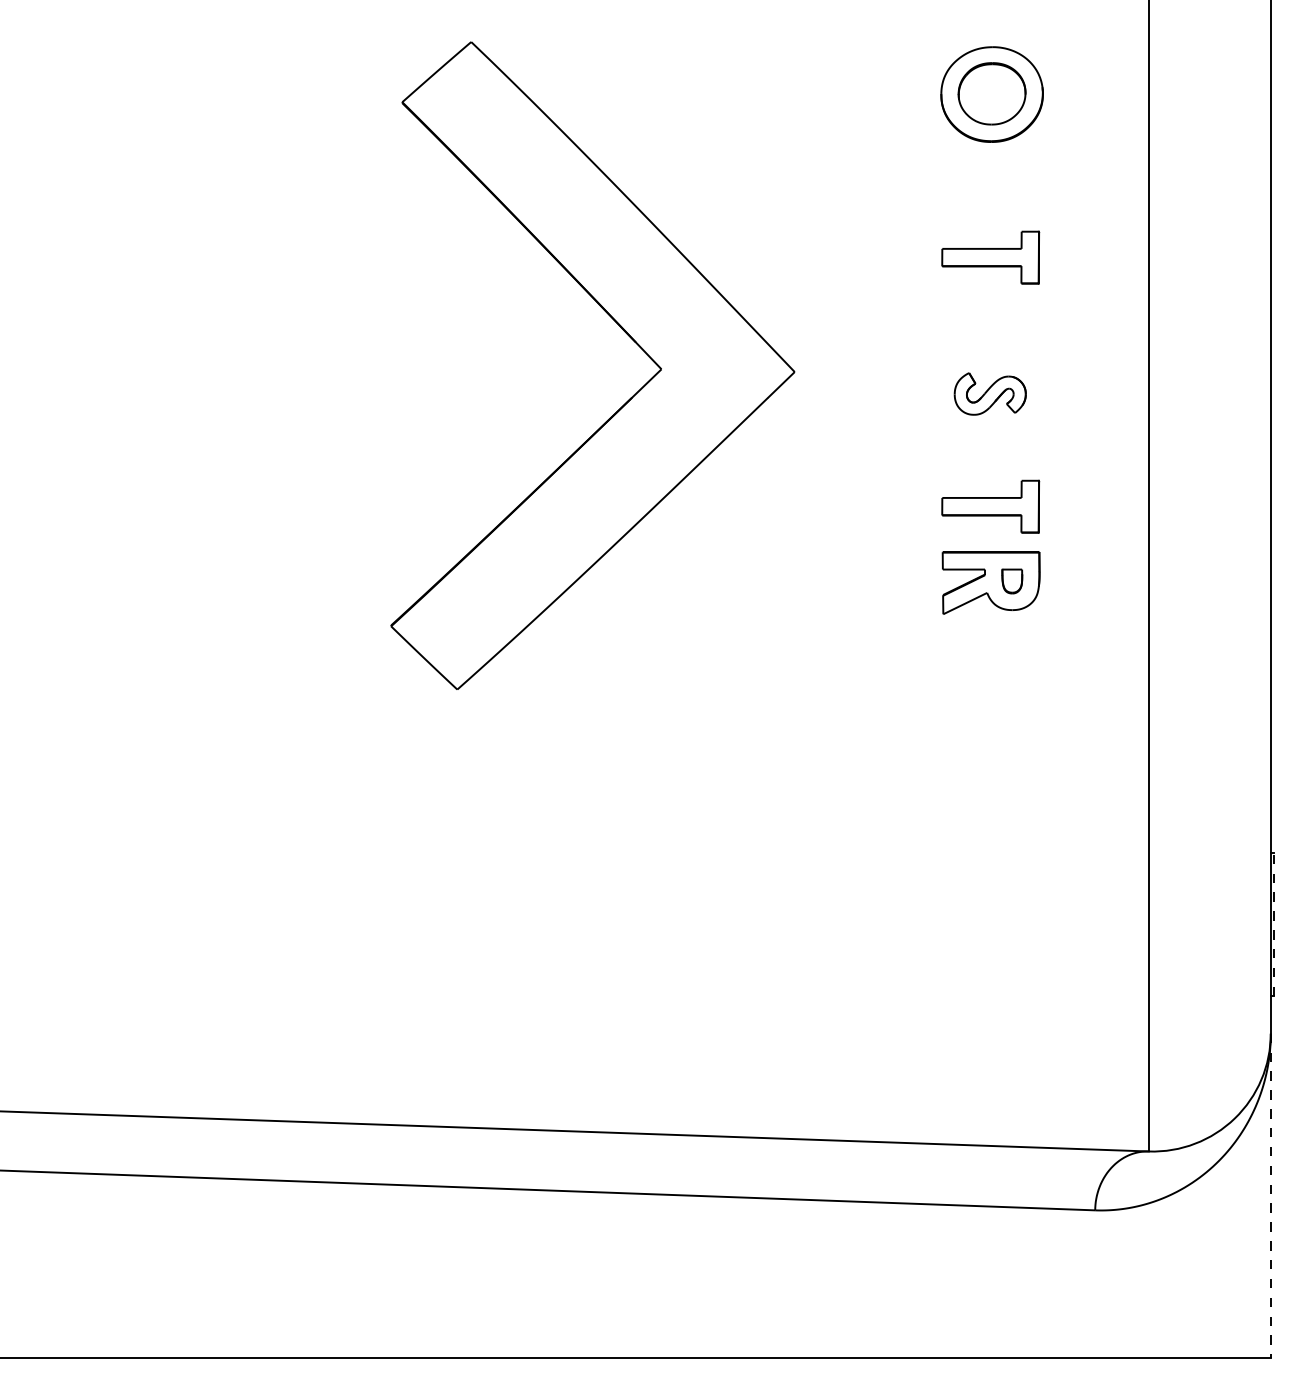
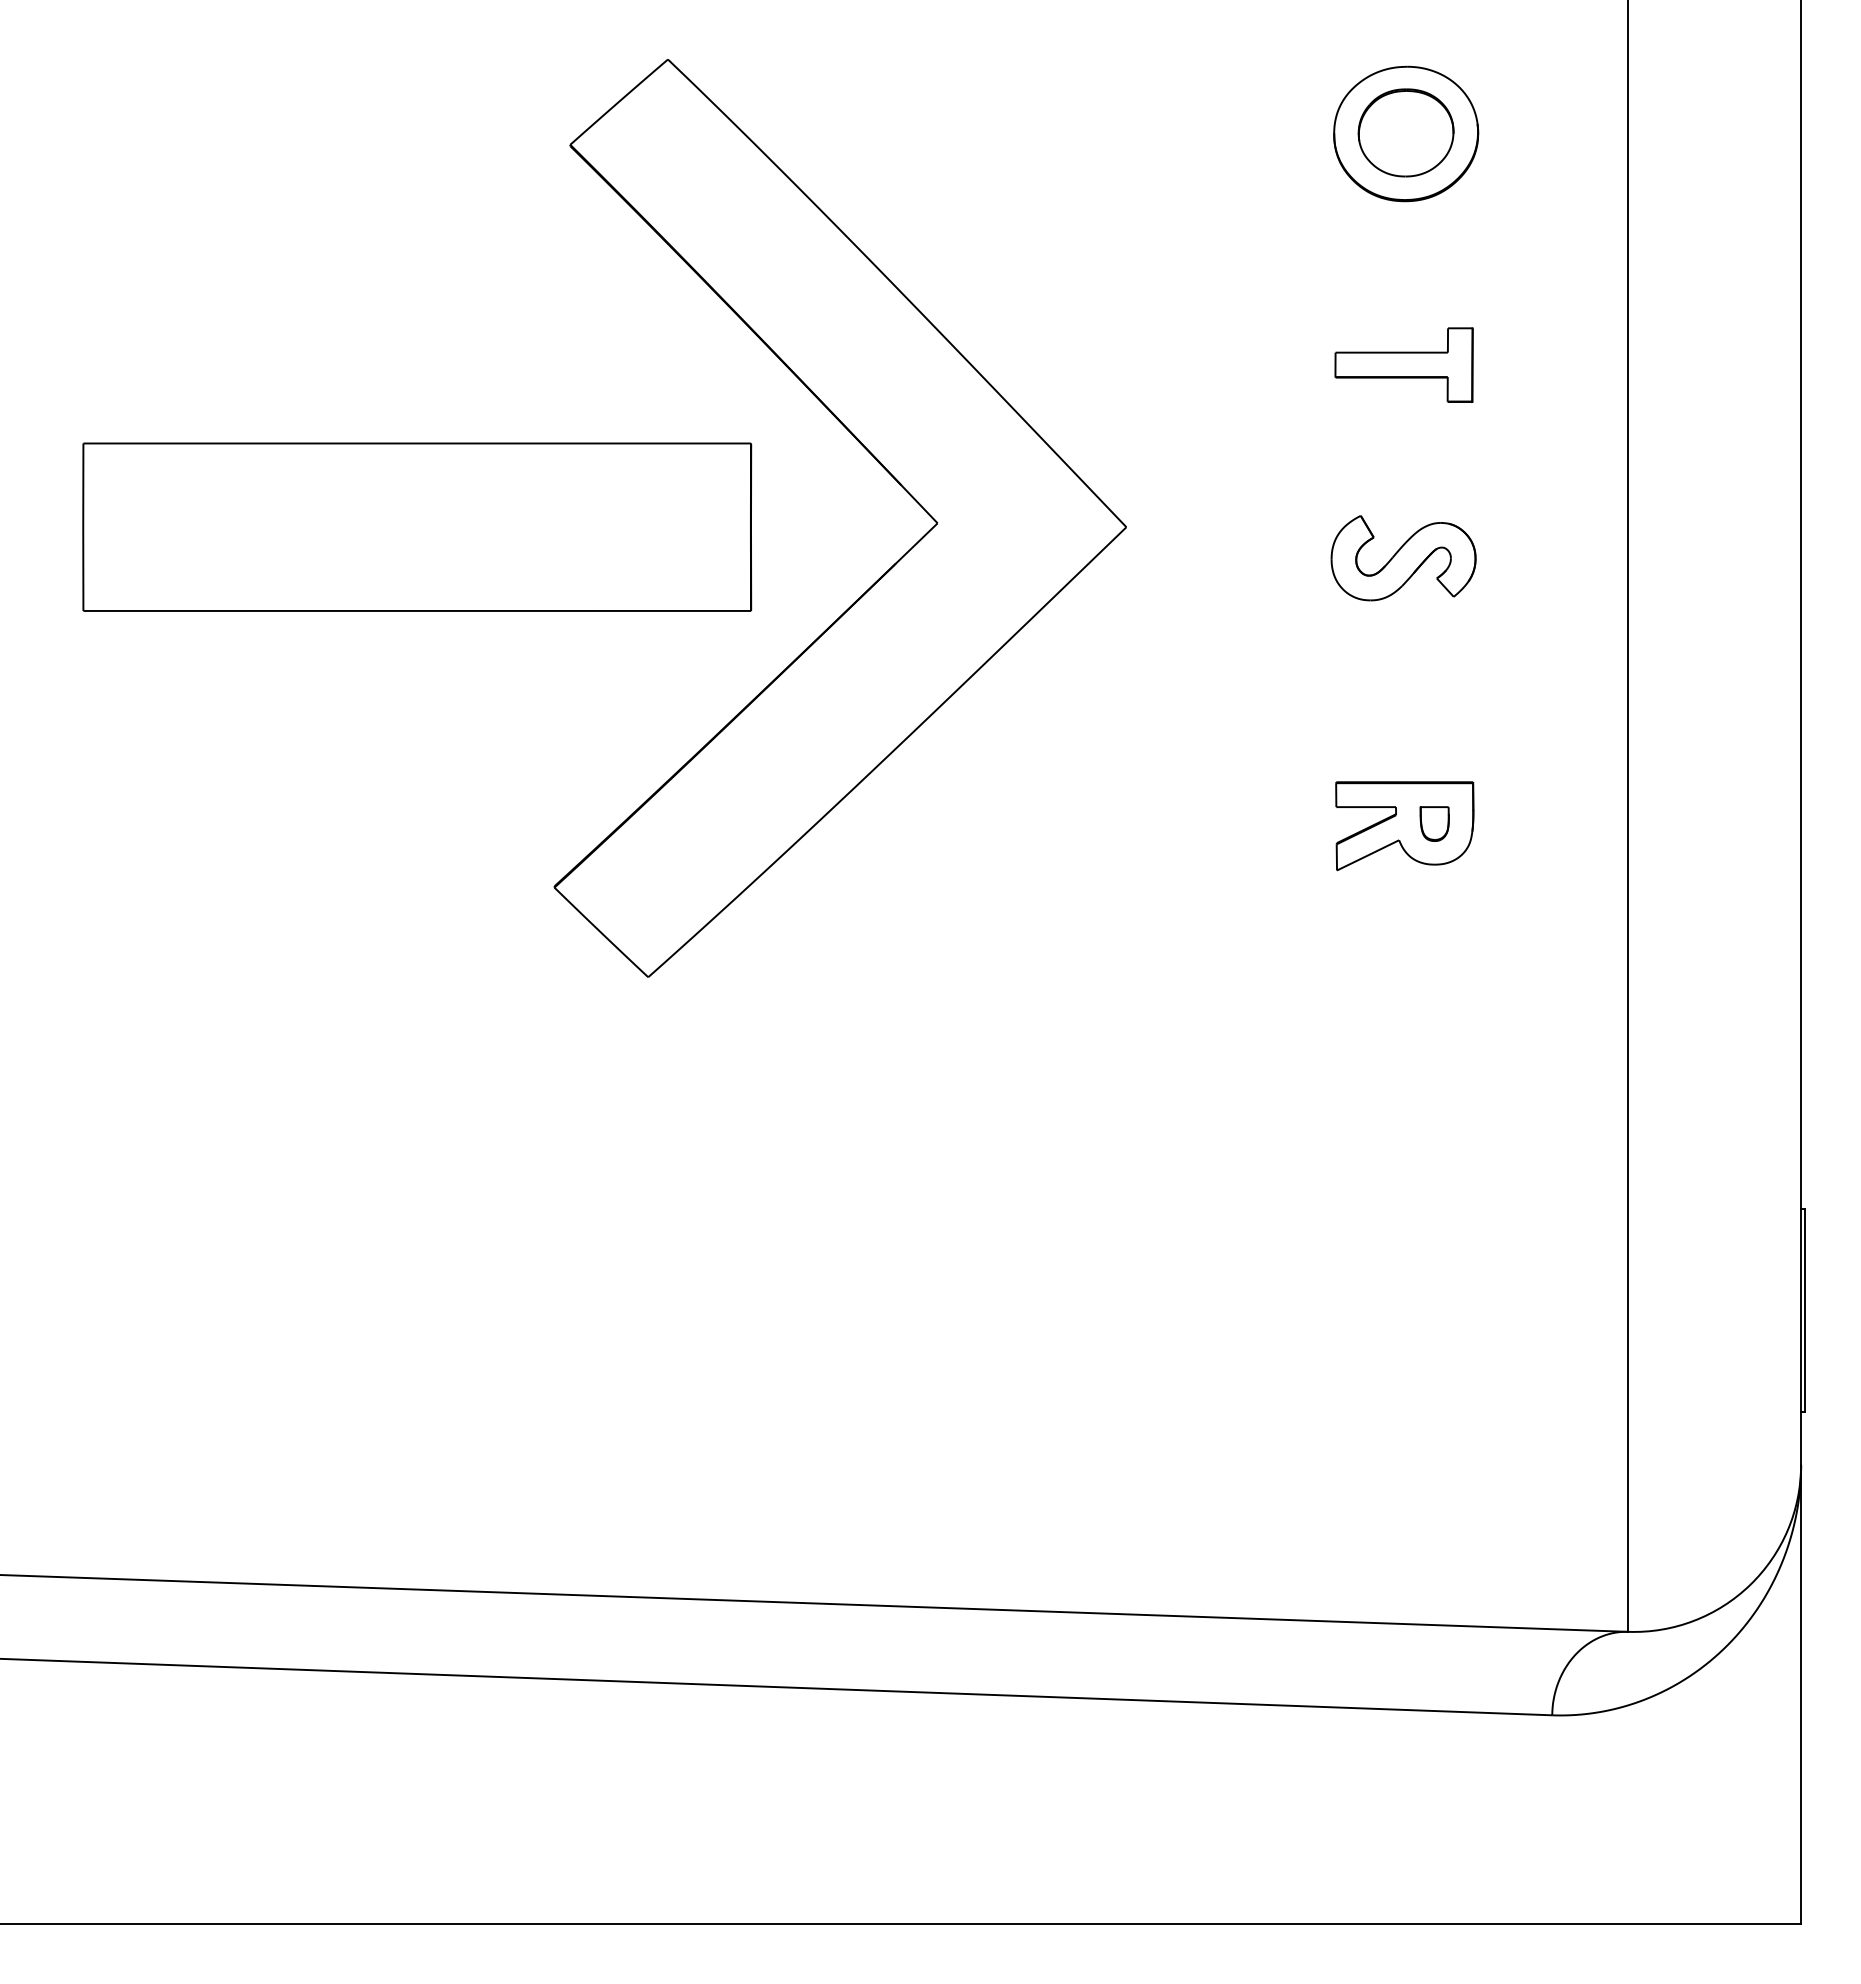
part: (294, 371) -> (417, 526), added
part: (990, 394) -> (1403, 558), size x1.43
part: (990, 506) -> (1403, 717), removed
line: (1273, 924) -> (1805, 1310), dashed -> solid
line: (1271, 1195) -> (1801, 1694), dashed -> solid

